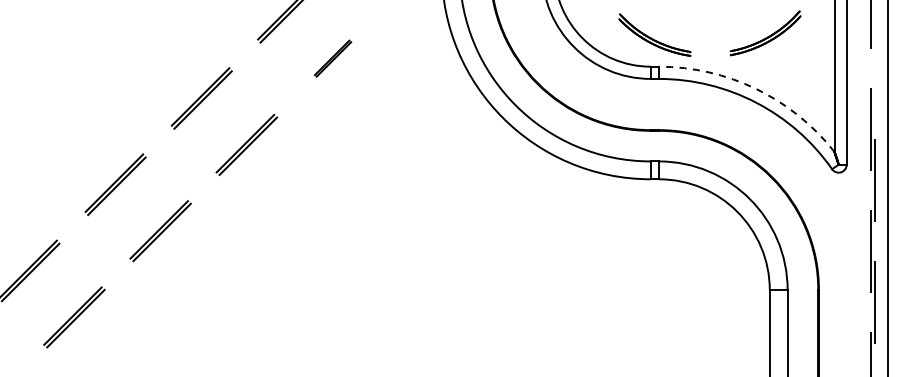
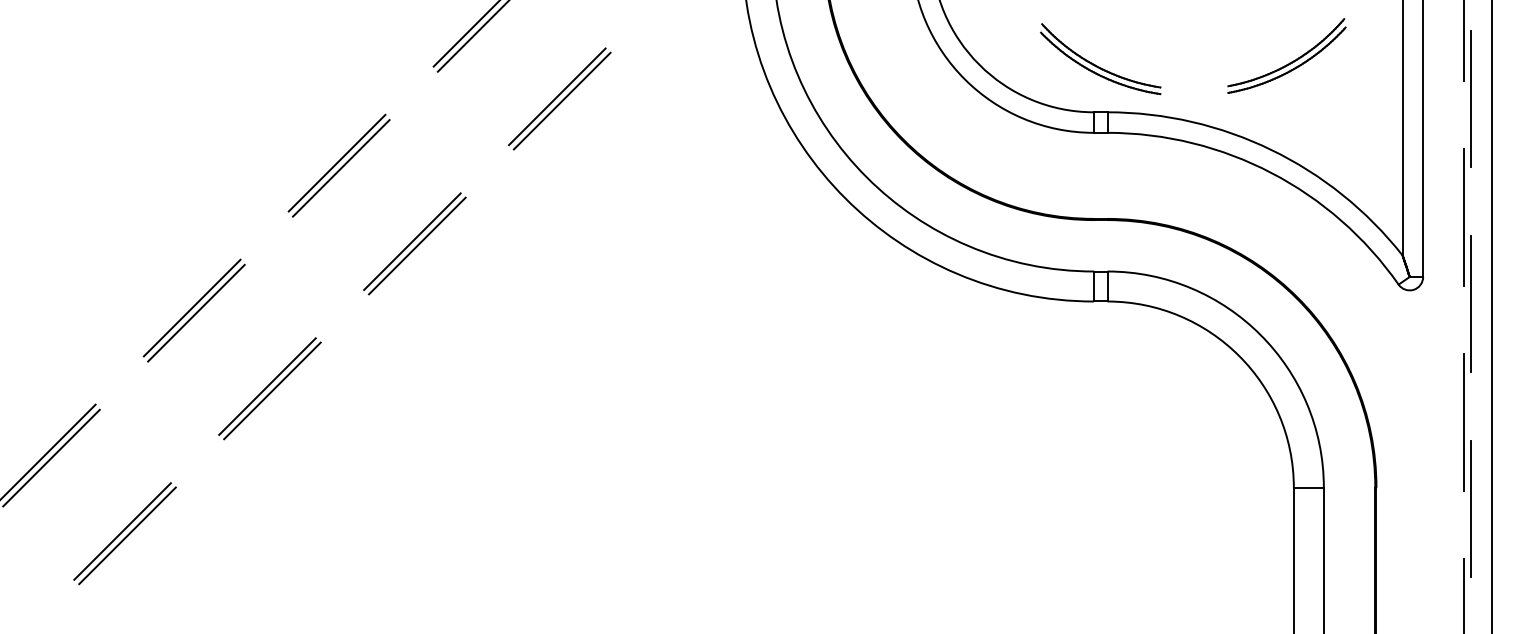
part: (332, 58) -> (558, 98), size x1.67
line: (874, 58) -> (1469, 98), added
arc: (756, 89) -> (1271, 150), dashed -> solid

